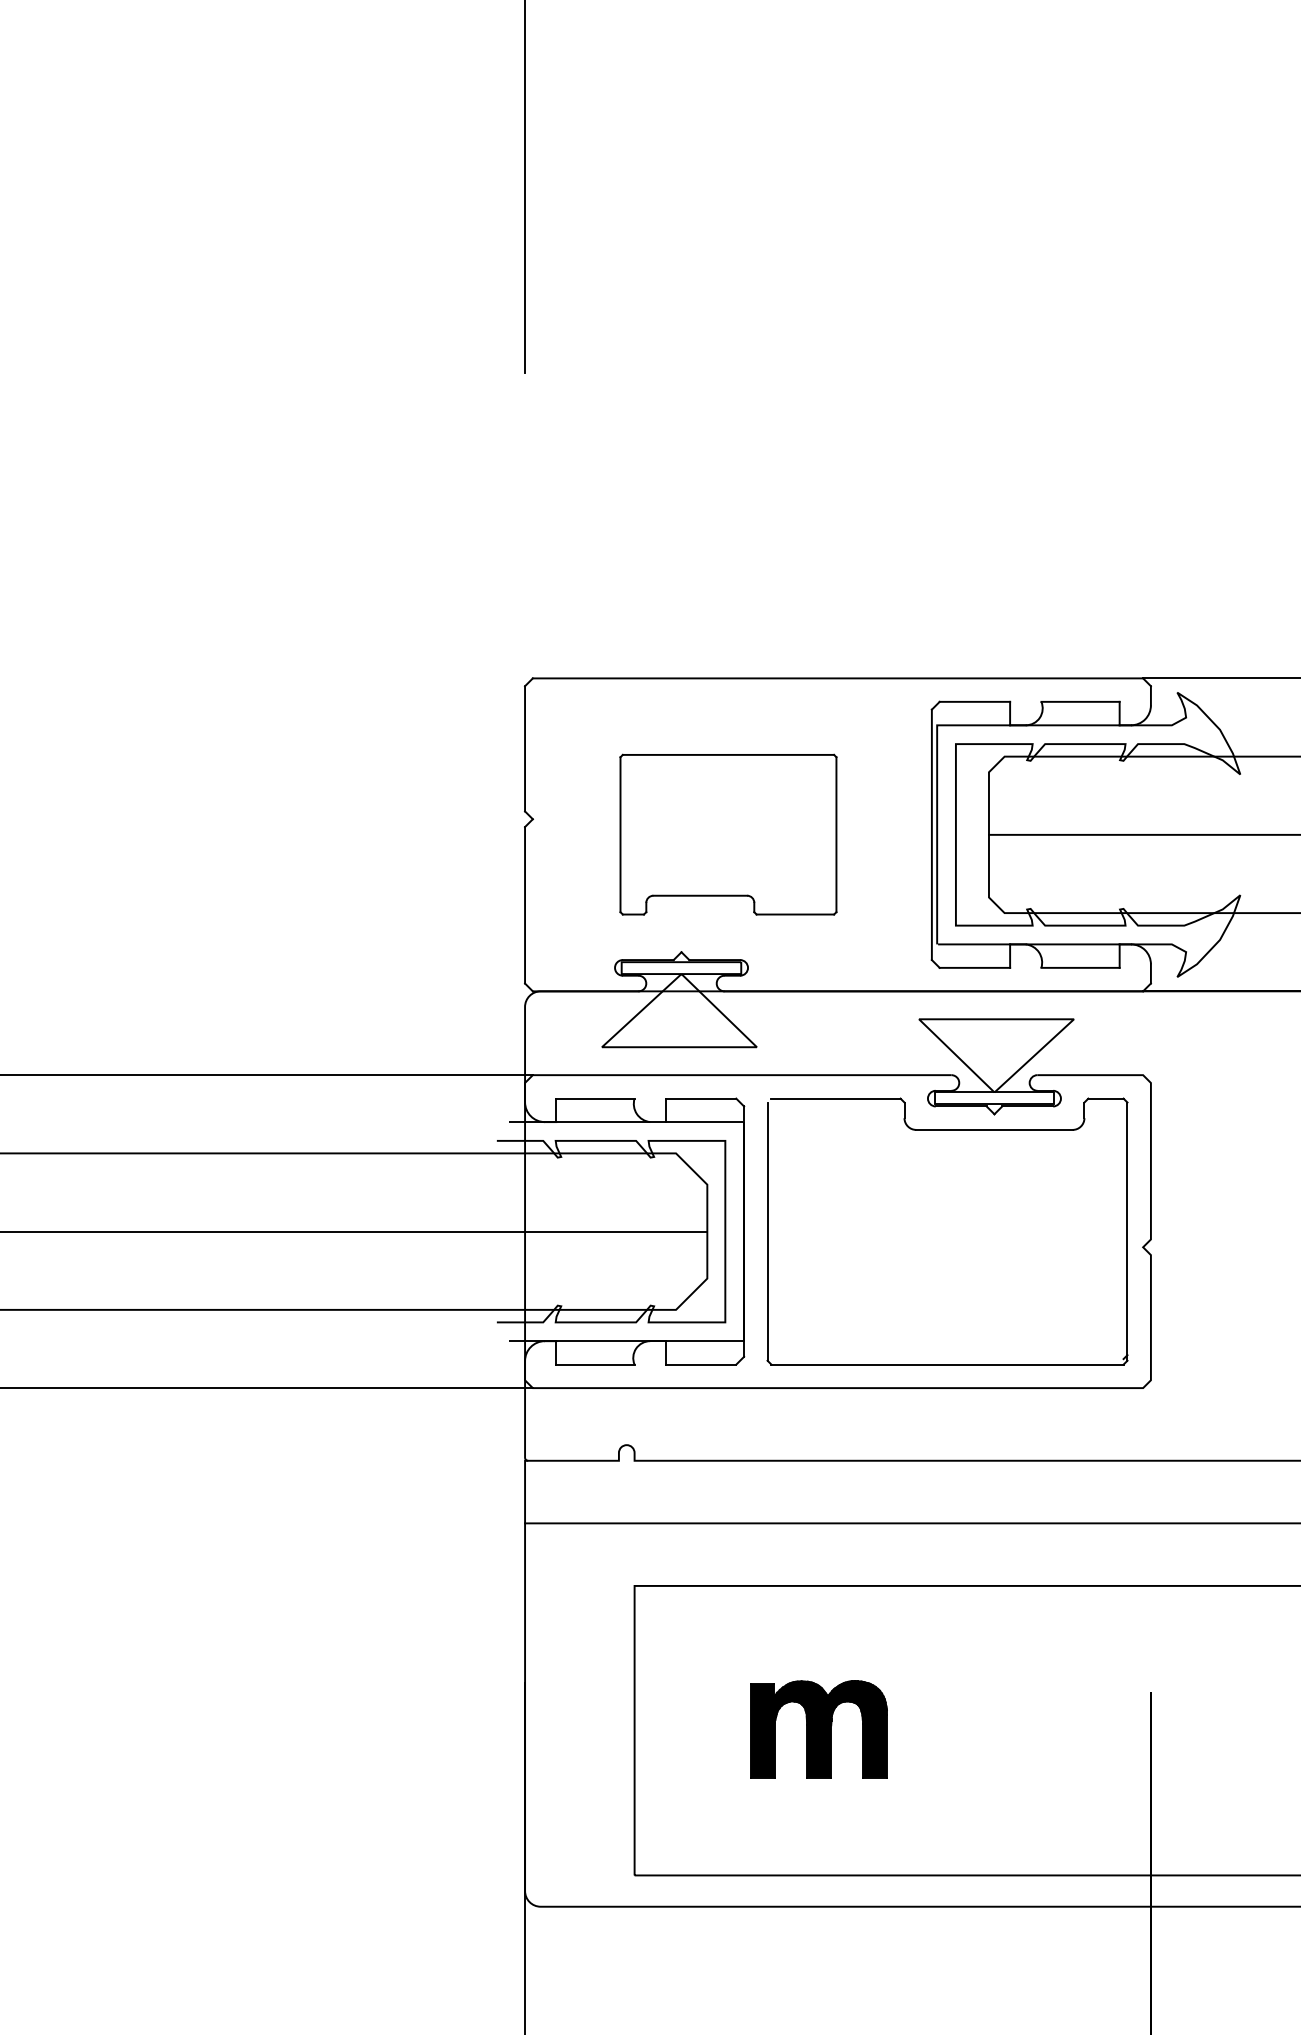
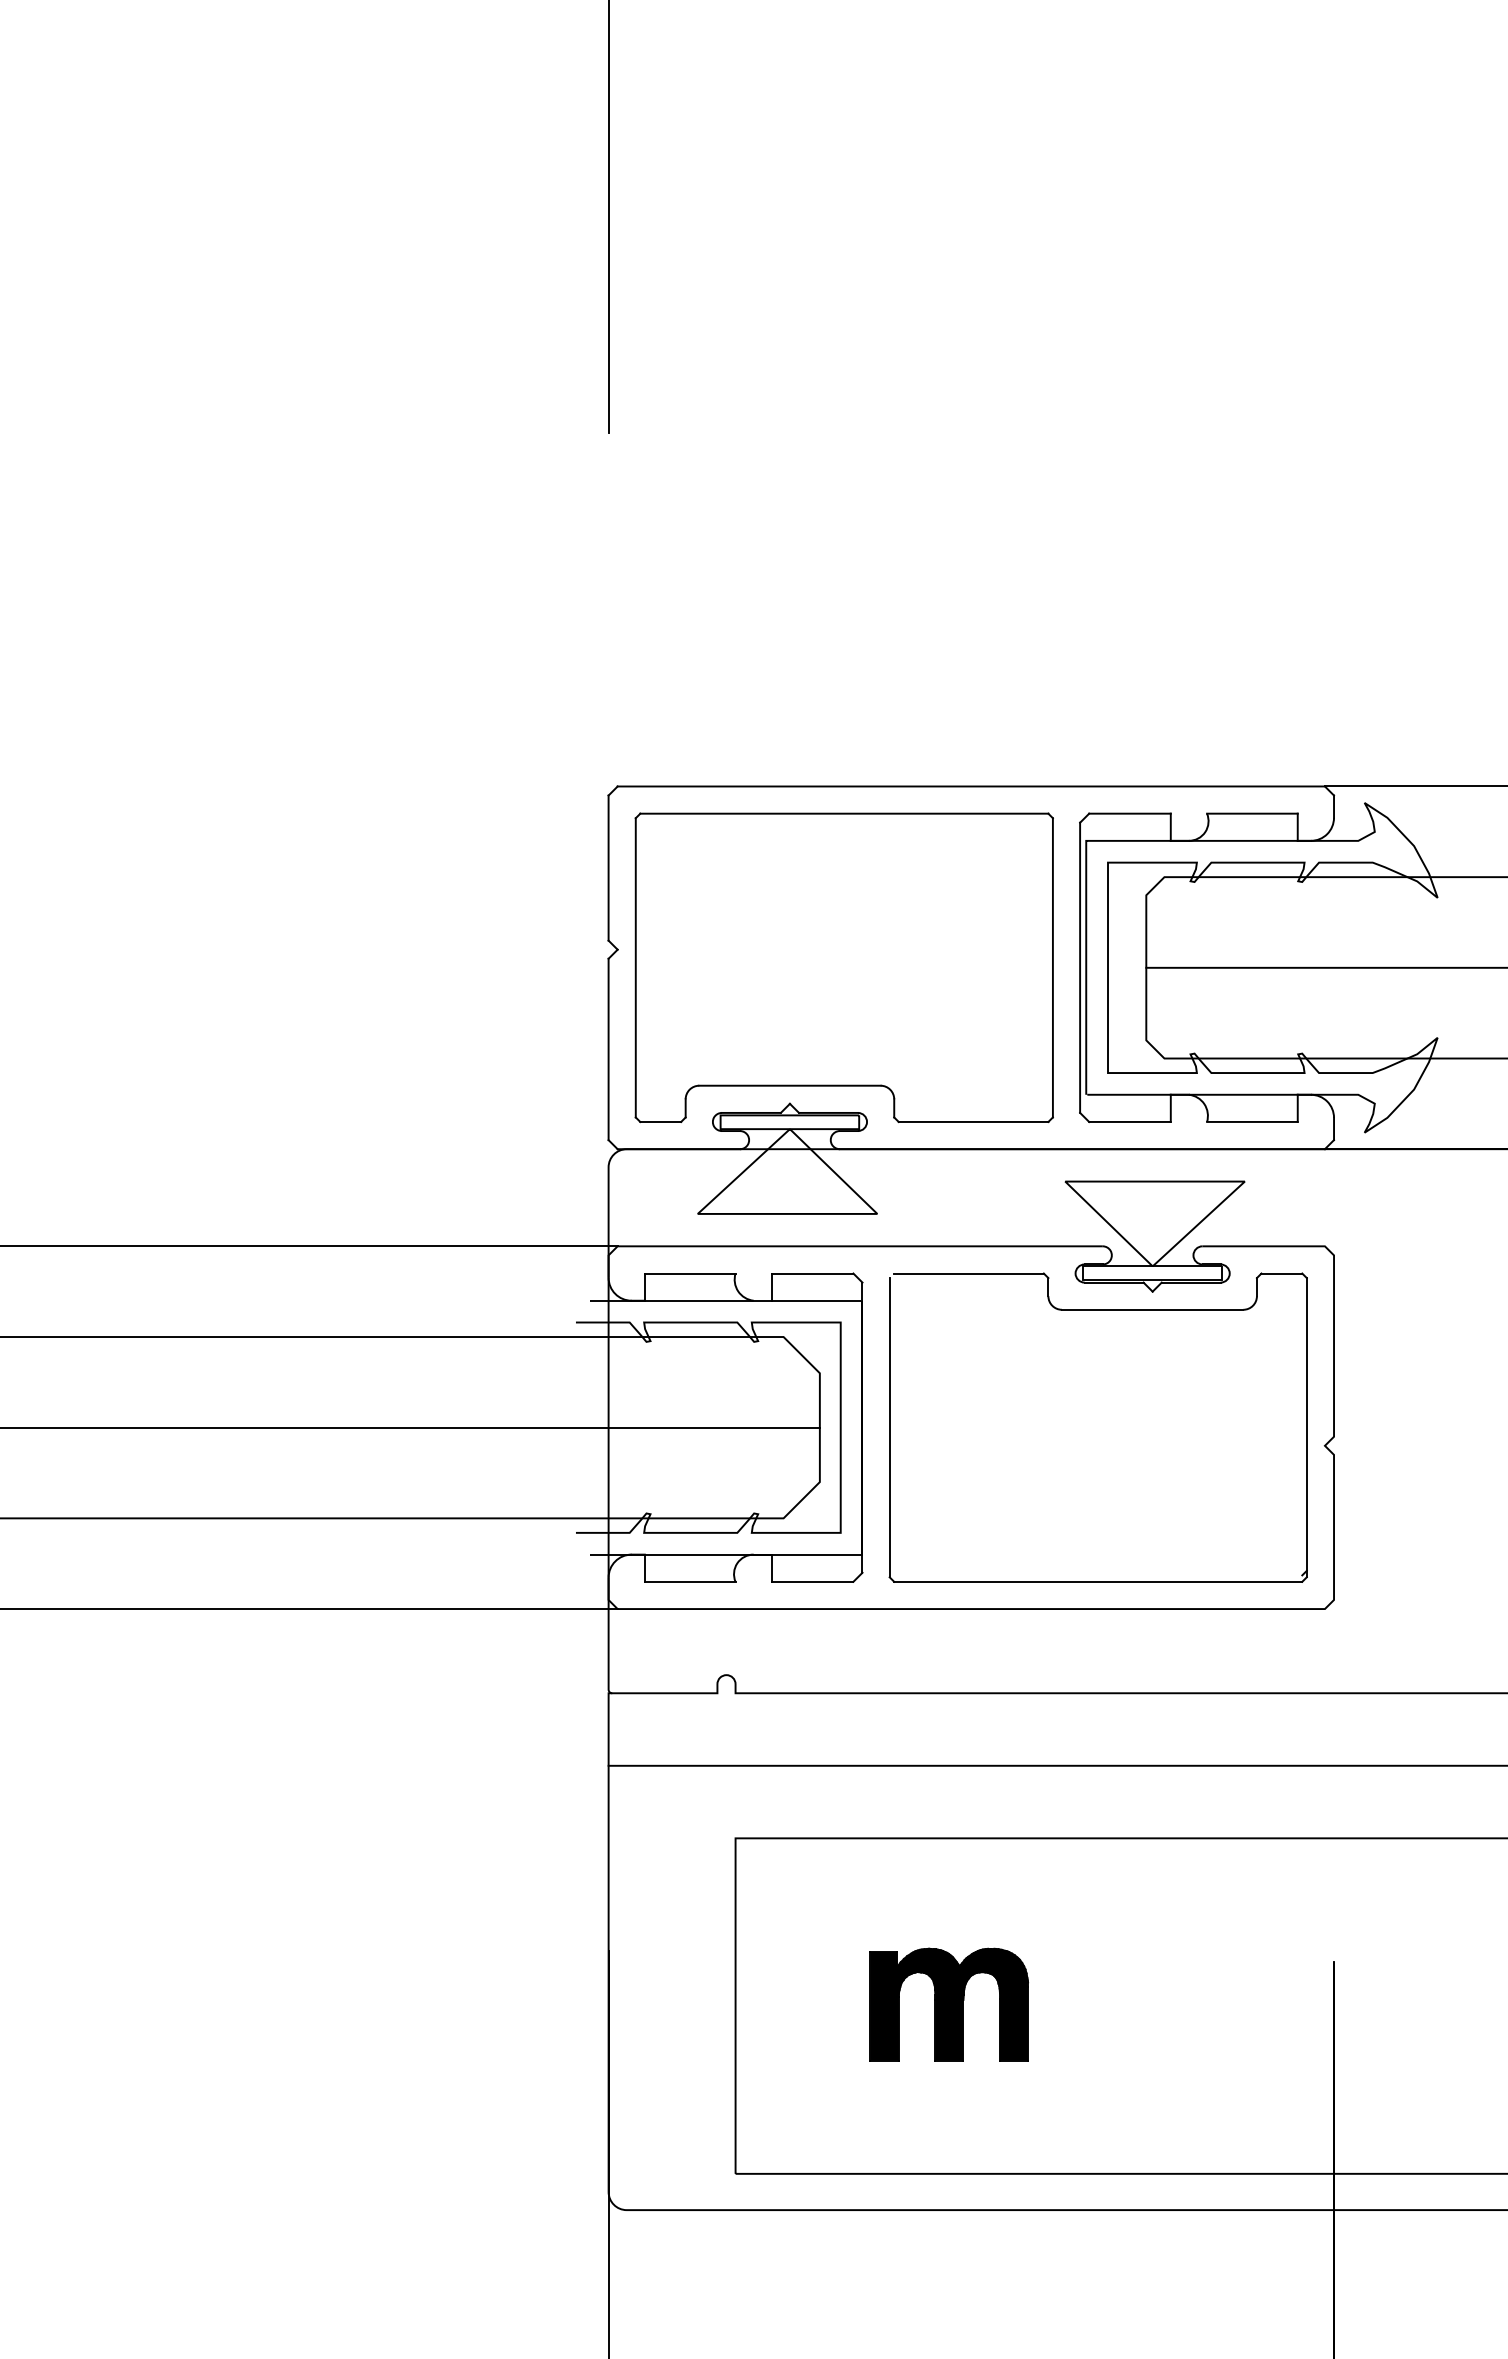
part: (728, 834) -> (844, 967), size x1.67

